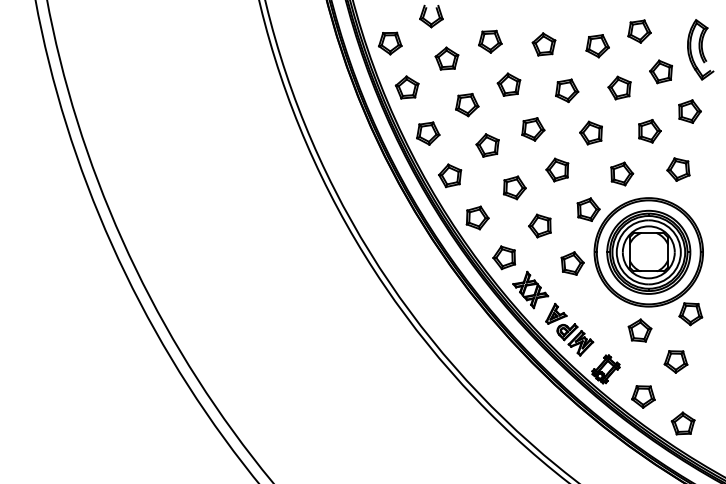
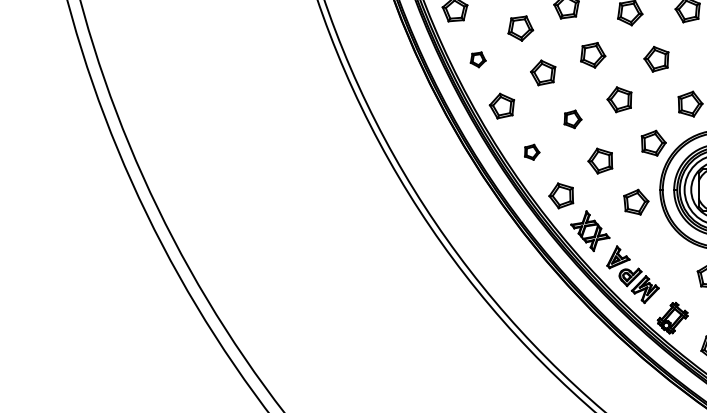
part: (428, 133) -> (478, 59), size x0.6
part: (514, 187) -> (572, 118), size x0.7
part: (477, 217) -> (532, 151), size x0.6

